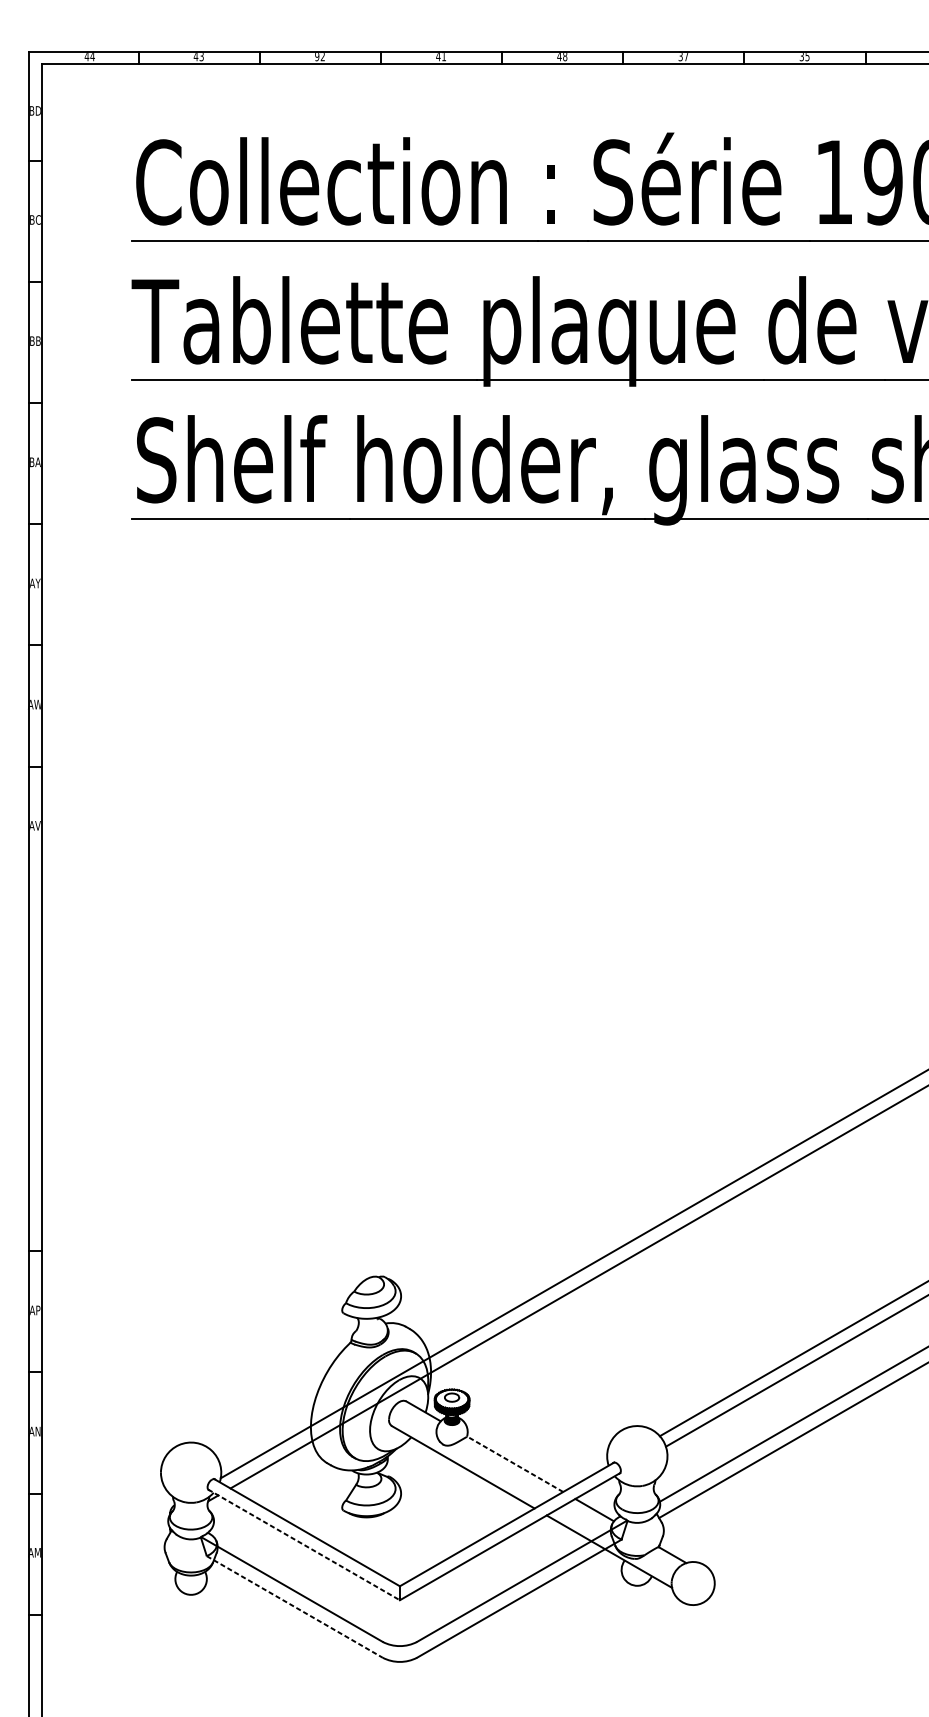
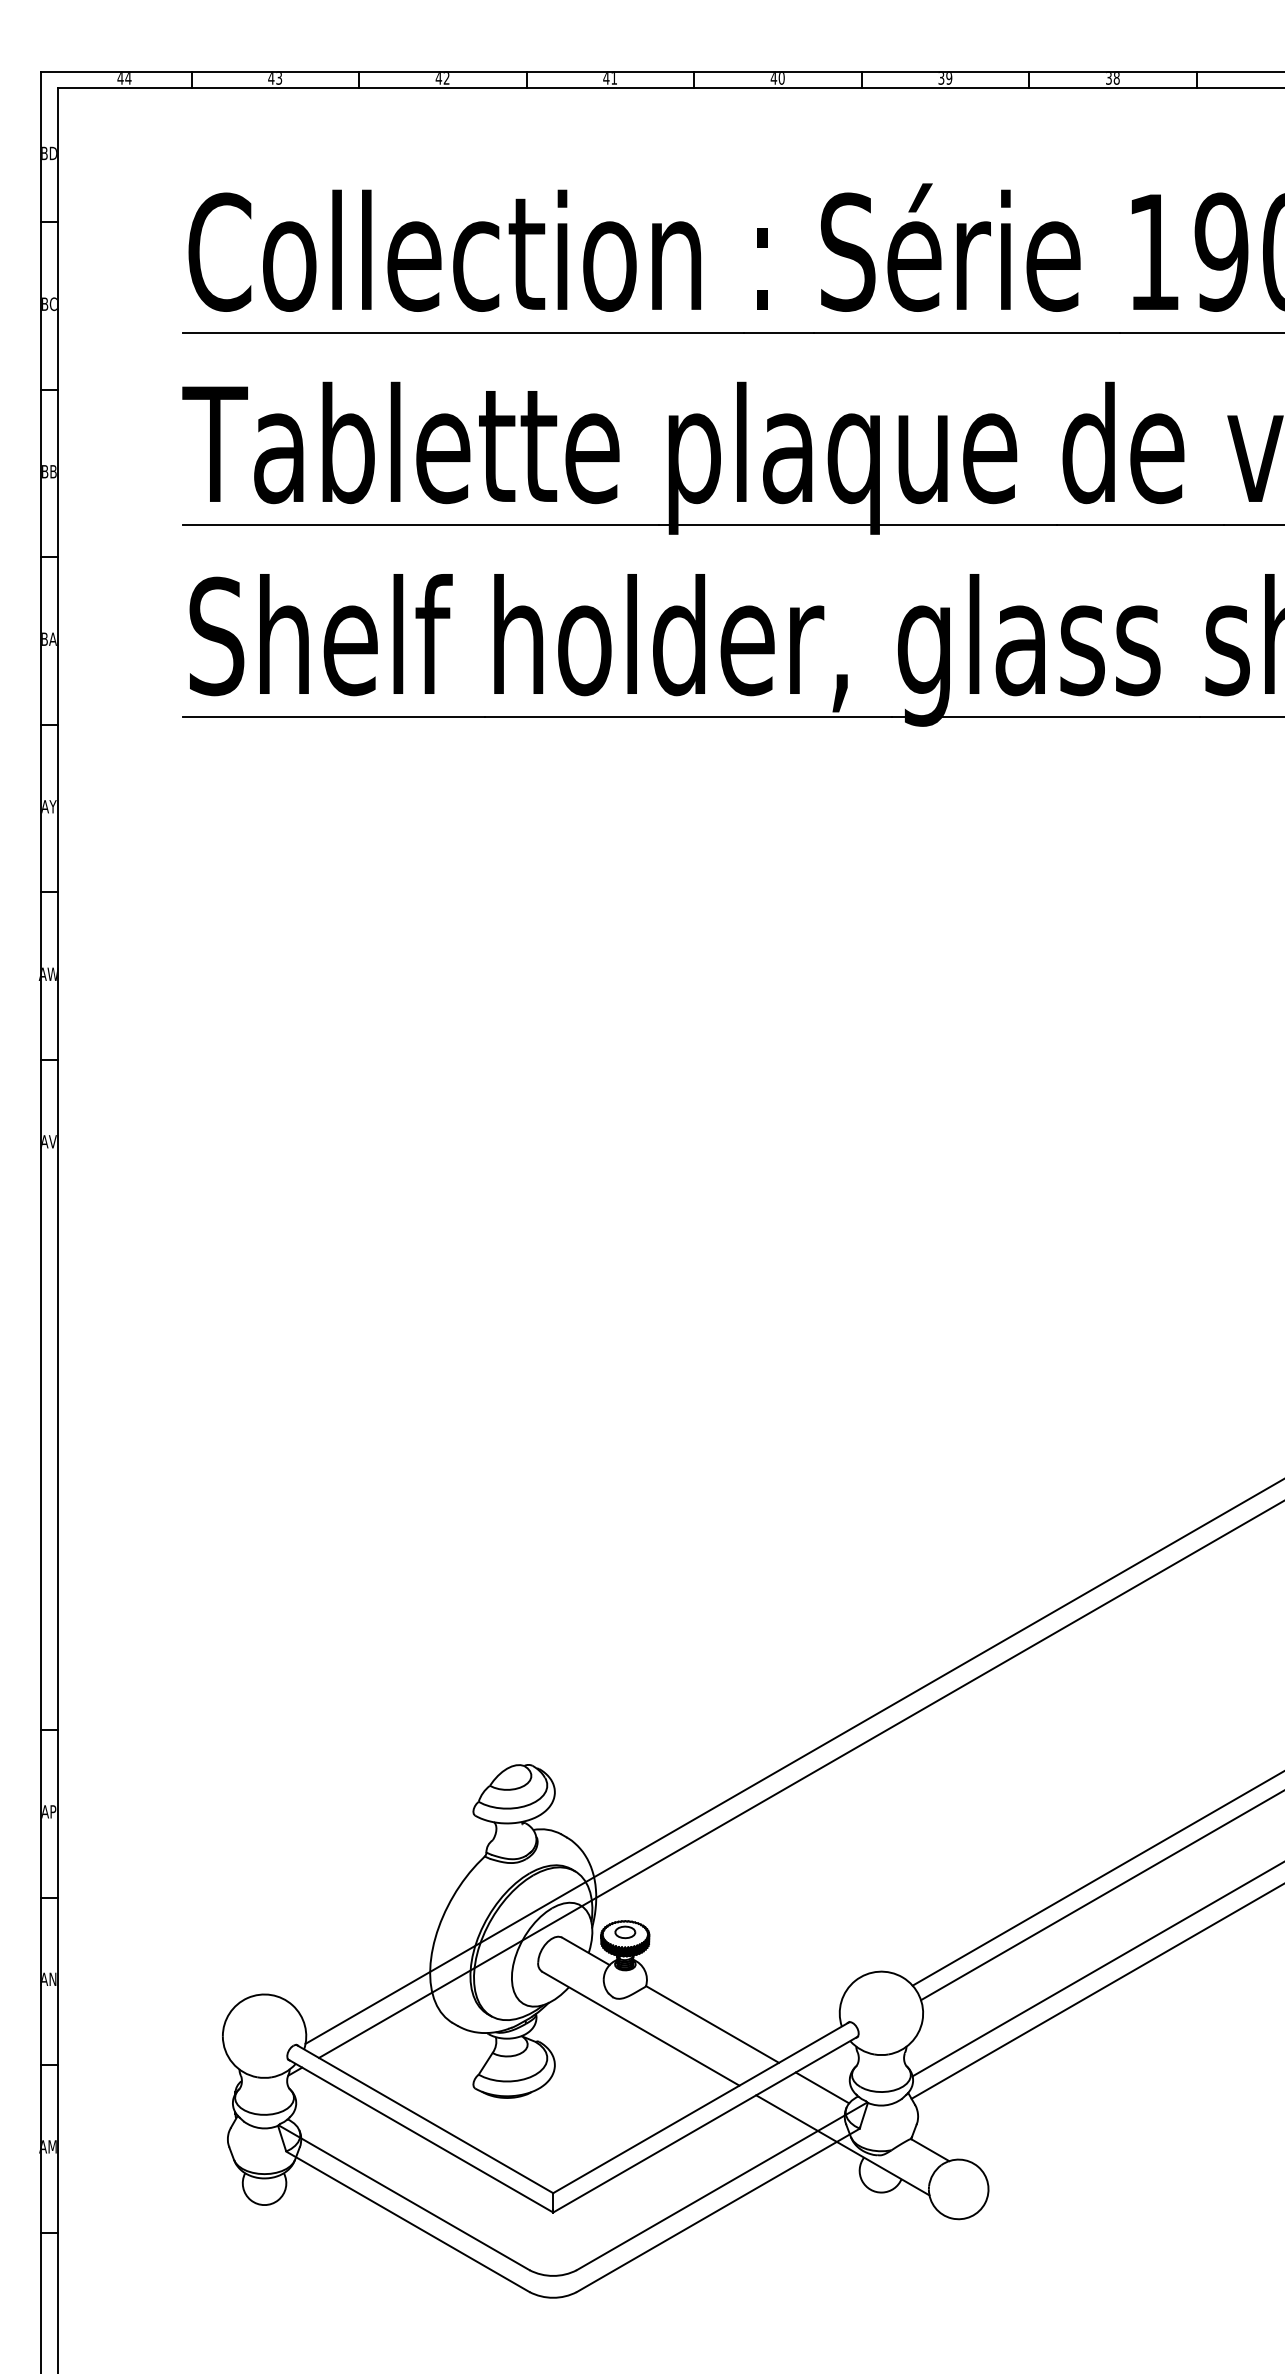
text: (316, 56) -> (438, 78), 92 -> 42
text: (565, 56) -> (781, 78), 48 -> 40
text: (686, 56) -> (949, 78), 37 -> 39
text: (807, 56) -> (1116, 78), 35 -> 38
line: (515, 1464) -> (712, 2024), dashed -> solid
line: (304, 1545) -> (421, 2136), dashed -> solid
line: (295, 1607) -> (408, 2222), dashed -> solid

